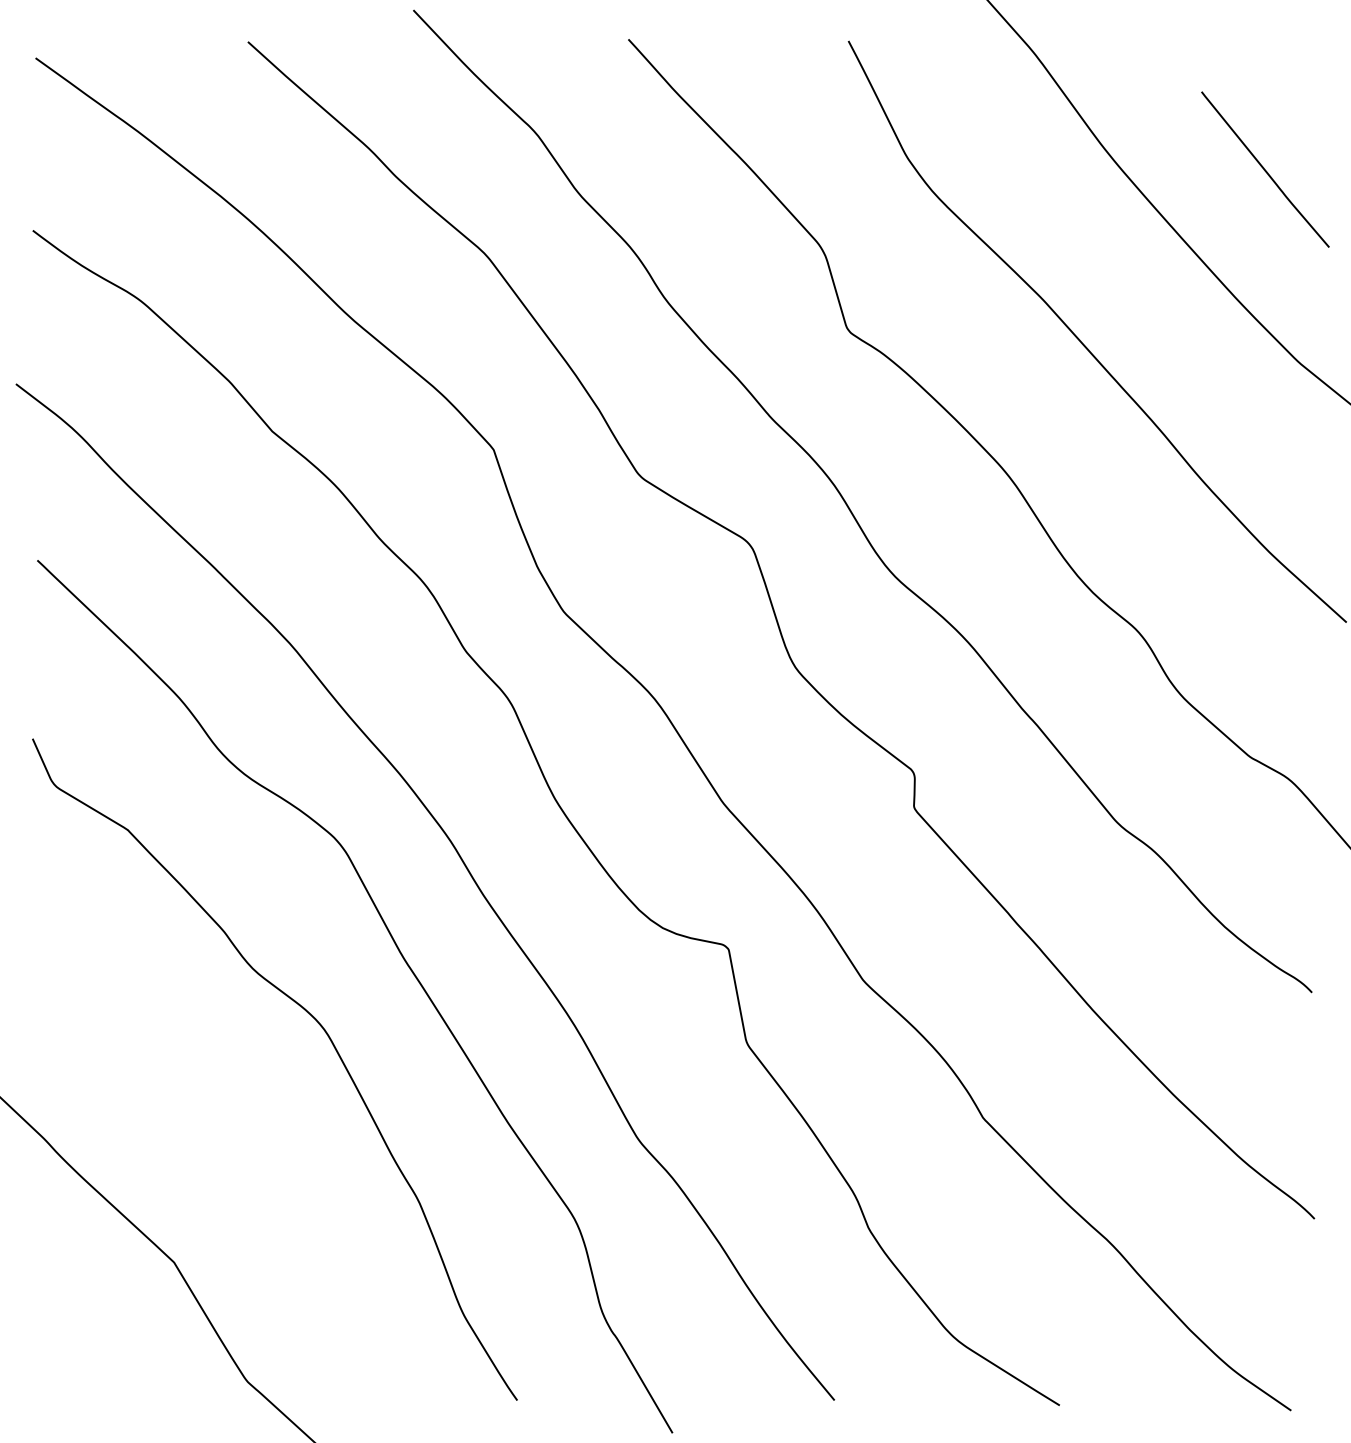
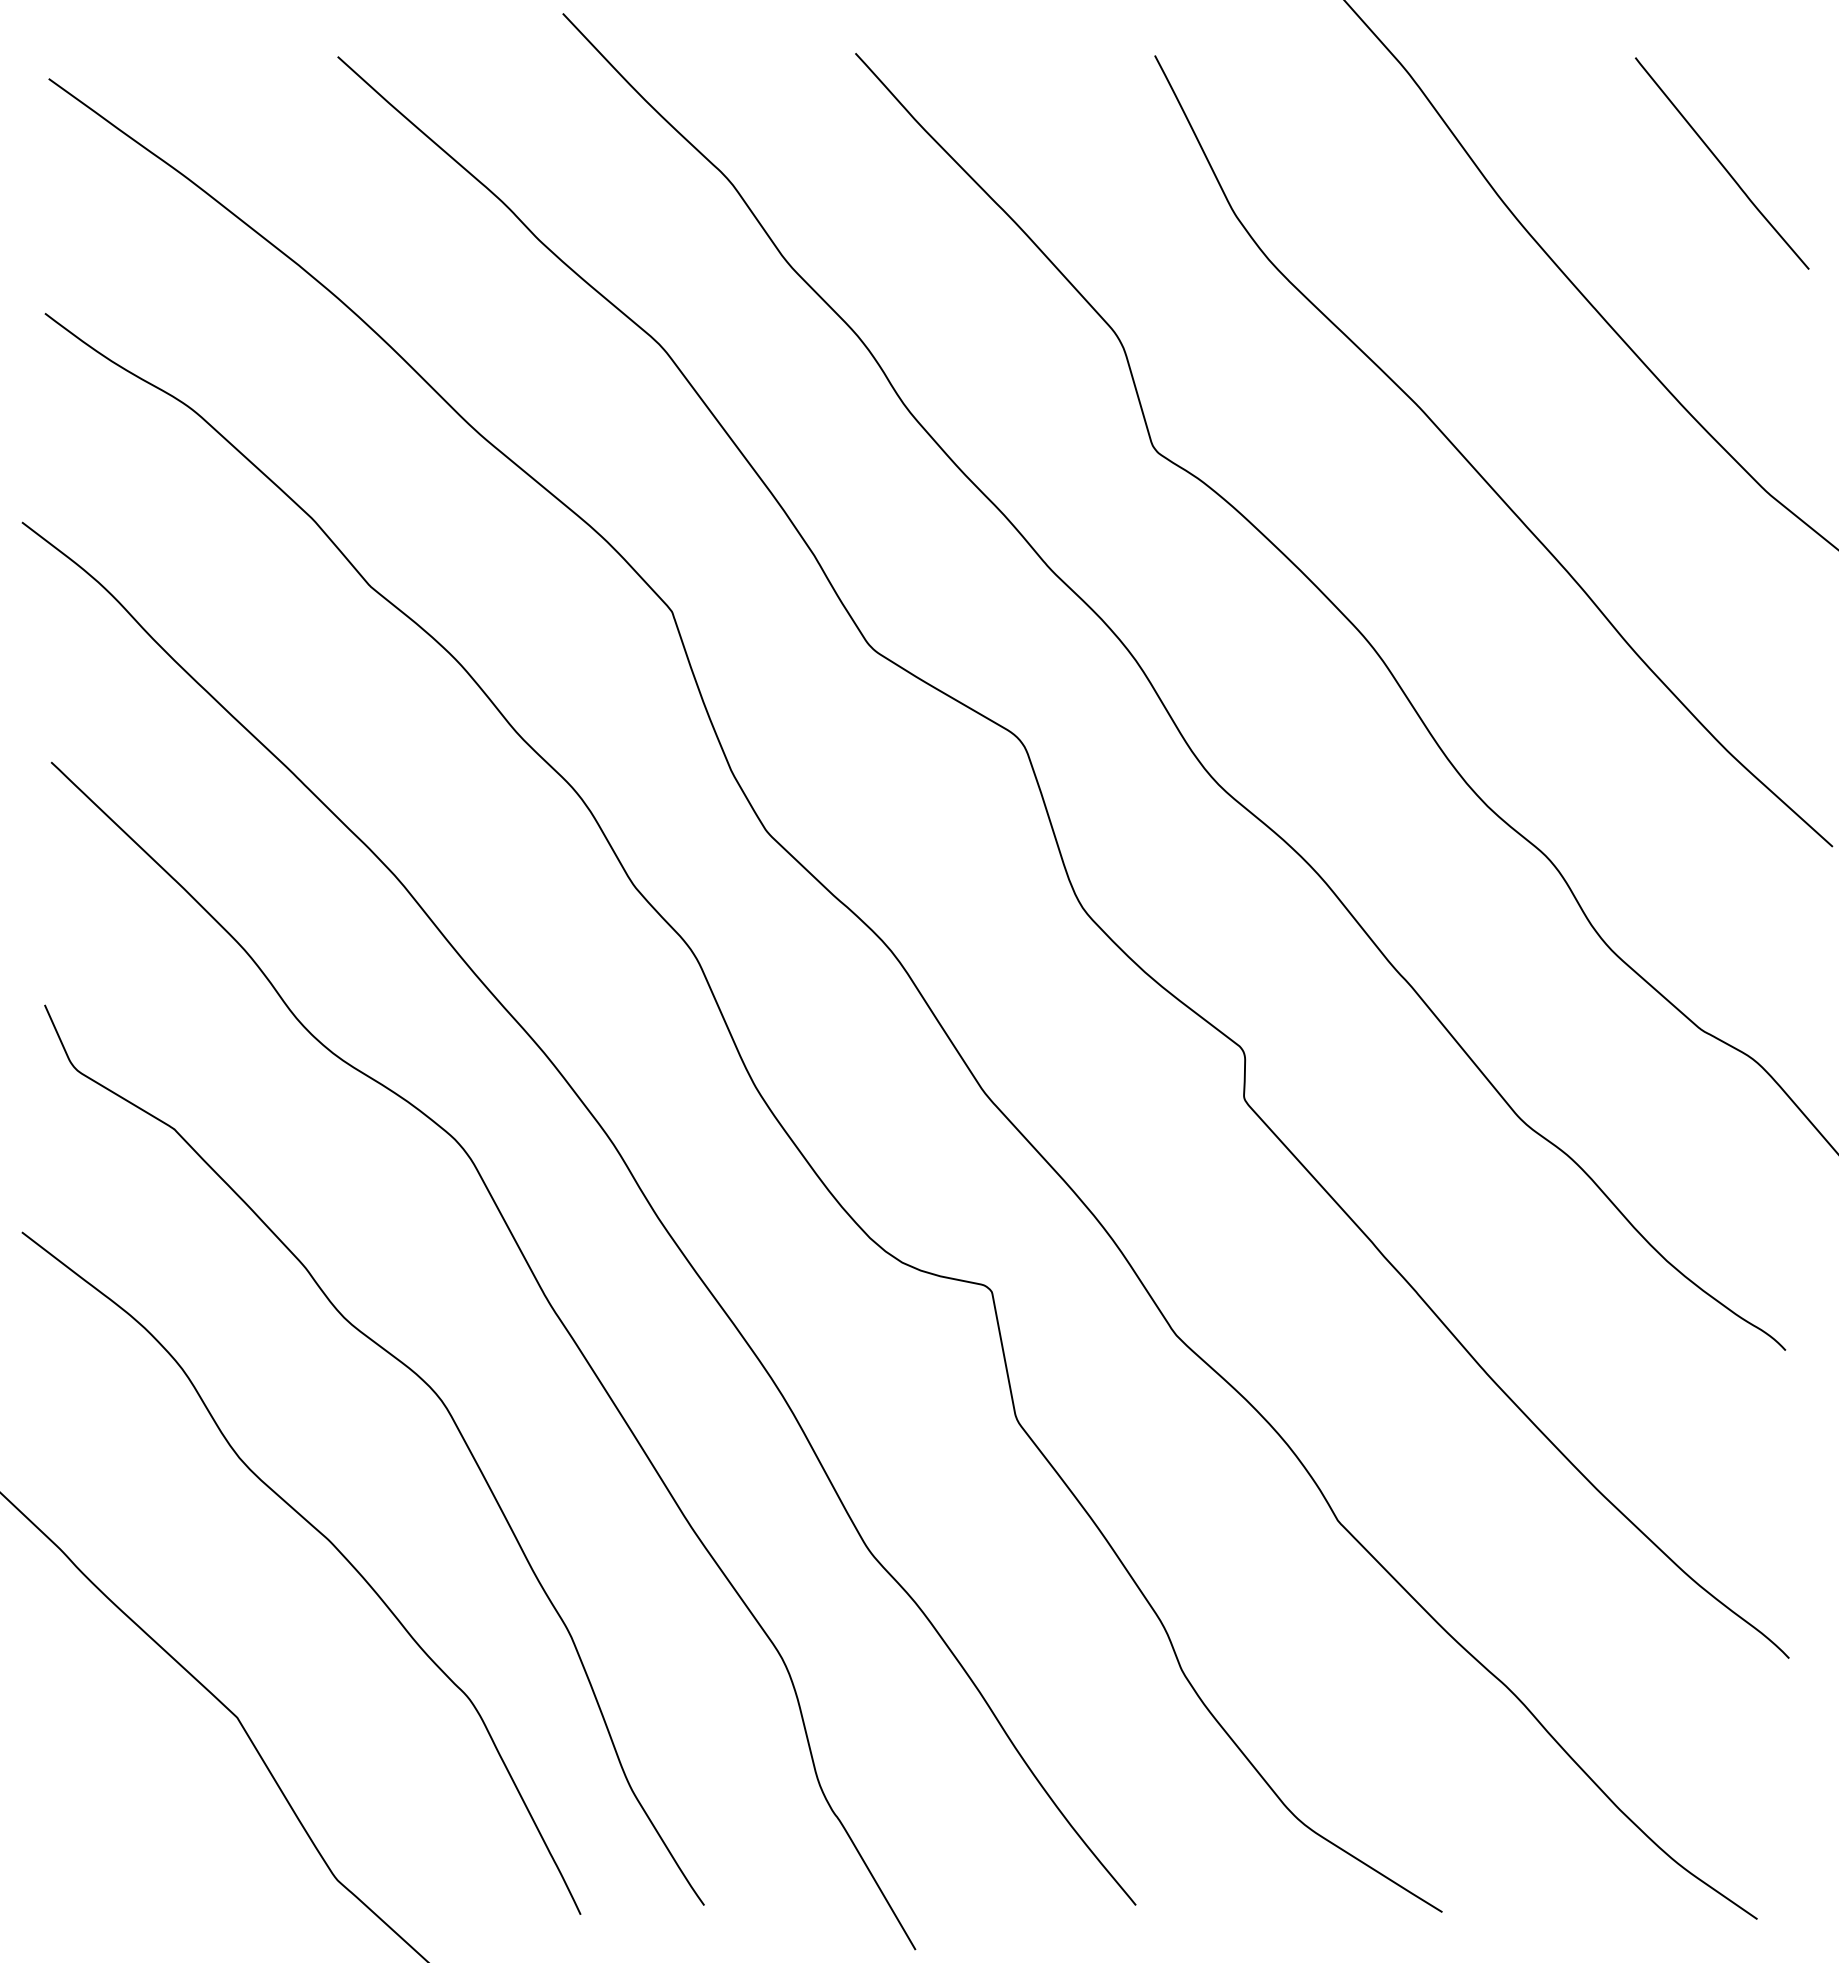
curve: (1265, 169) -> (1722, 163), moved
curve: (242, 1134) -> (330, 1543), added

